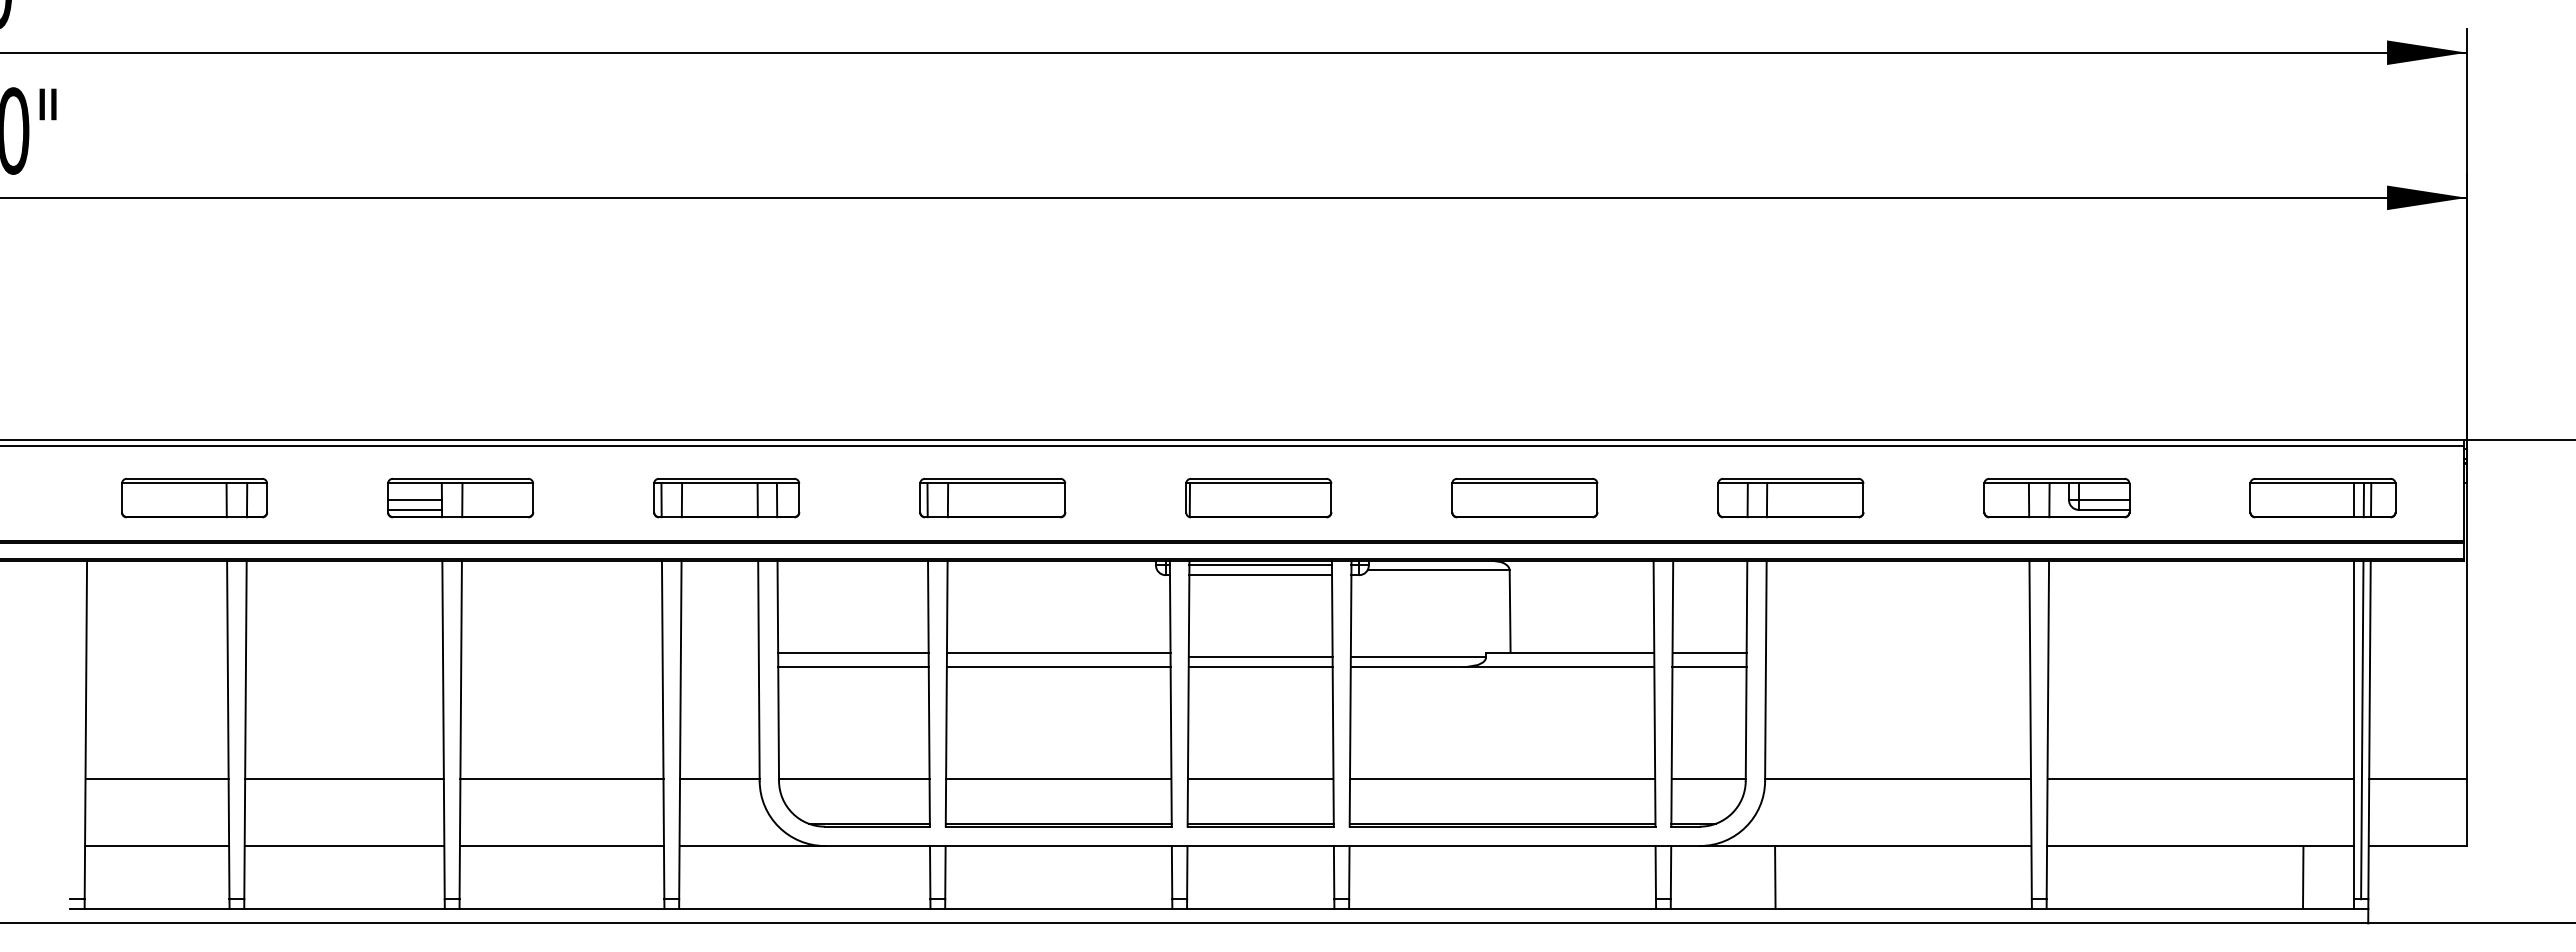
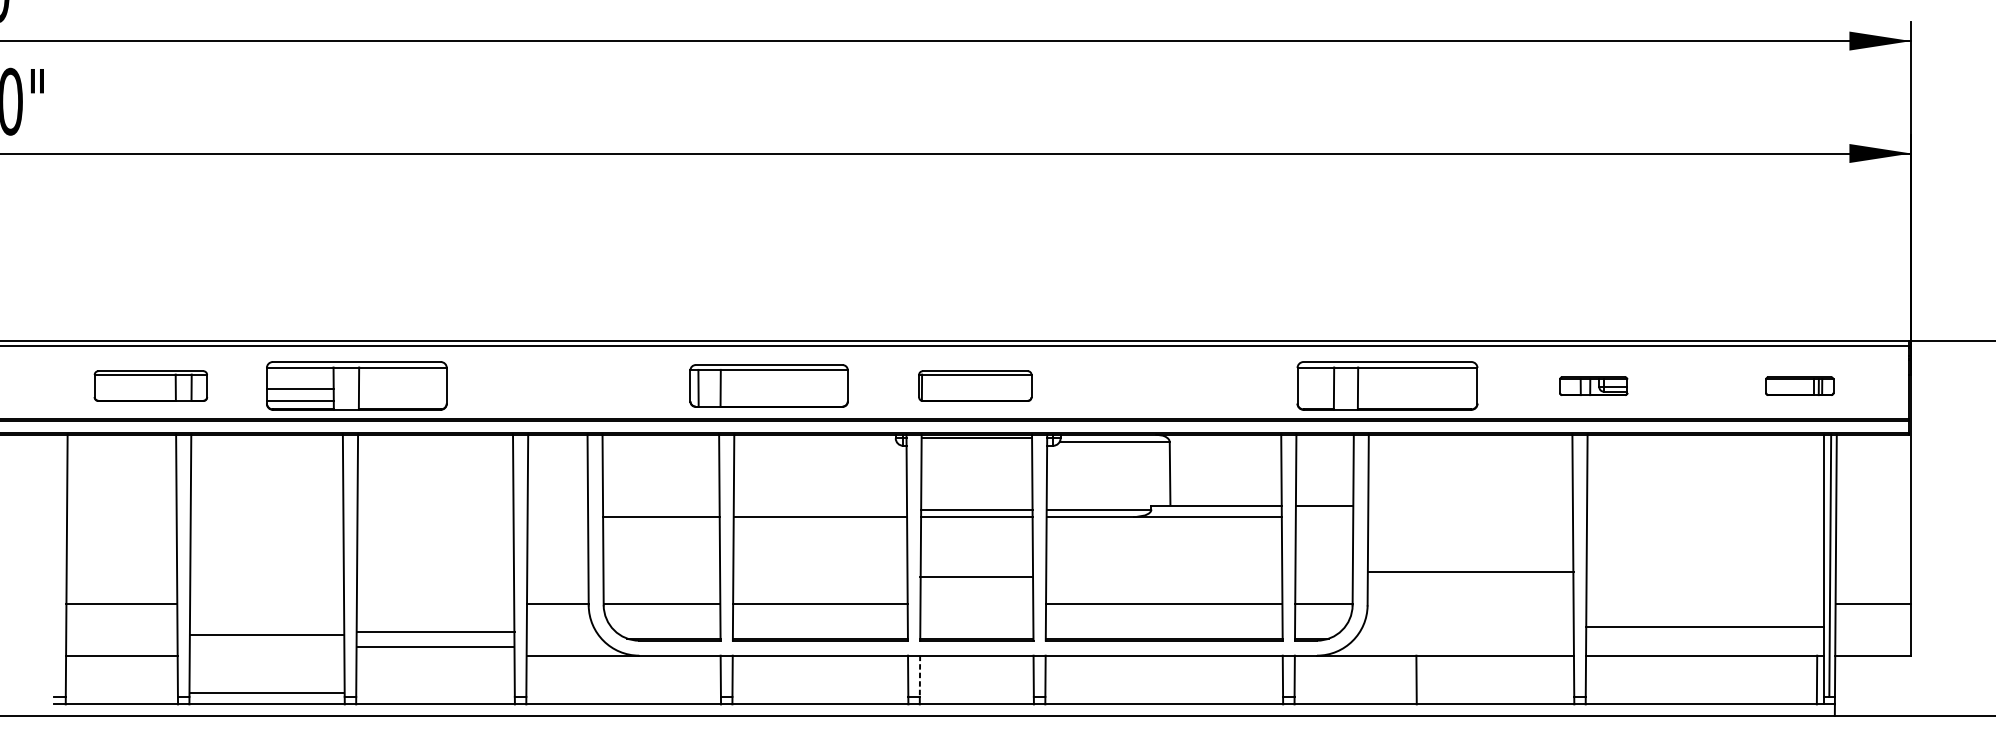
part: (1524, 497) -> (1181, 385), removed
part: (460, 498) -> (356, 386), size x1.6
part: (726, 498) -> (563, 386), removed
part: (992, 498) -> (769, 386), size x1.4
part: (1790, 498) -> (1387, 386), size x1.6
part: (2056, 498) -> (1593, 386), size x0.6
part: (2322, 498) -> (1799, 386), size x0.6
line: (1260, 575) -> (976, 446), removed
line: (853, 652) -> (661, 505), removed
line: (1058, 652) -> (820, 505), removed
line: (1709, 667) -> (1324, 517), removed
line: (344, 778) -> (267, 634), moved
line: (561, 778) -> (435, 646), moved
line: (1260, 778) -> (976, 577), moved
line: (1898, 778) -> (1470, 571), moved
line: (2200, 778) -> (1704, 626), moved
line: (344, 846) -> (267, 693), moved
line: (561, 846) -> (435, 632), moved
line: (1187, 872) -> (920, 676), solid -> dashed
line: (1775, 877) -> (1416, 680), moved
line: (2303, 877) -> (1817, 680), moved

